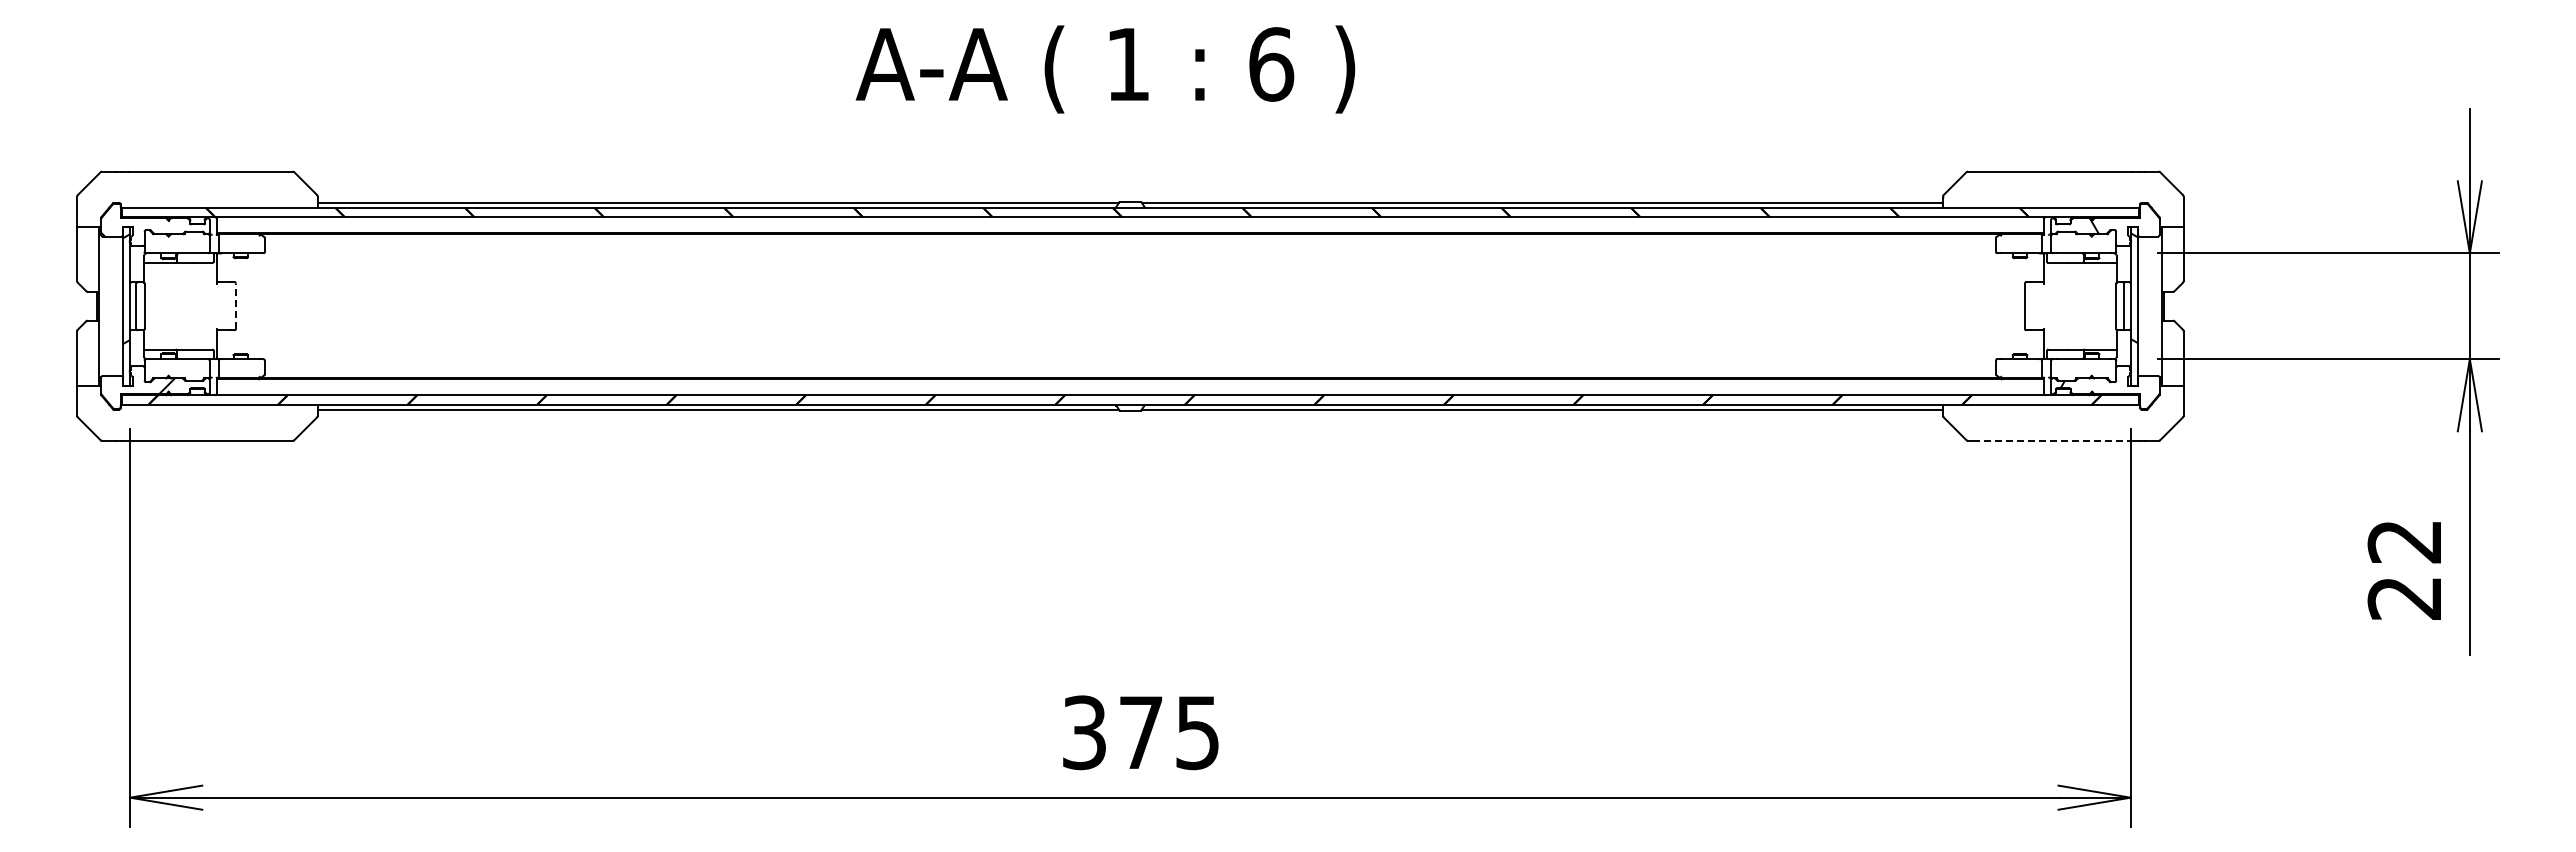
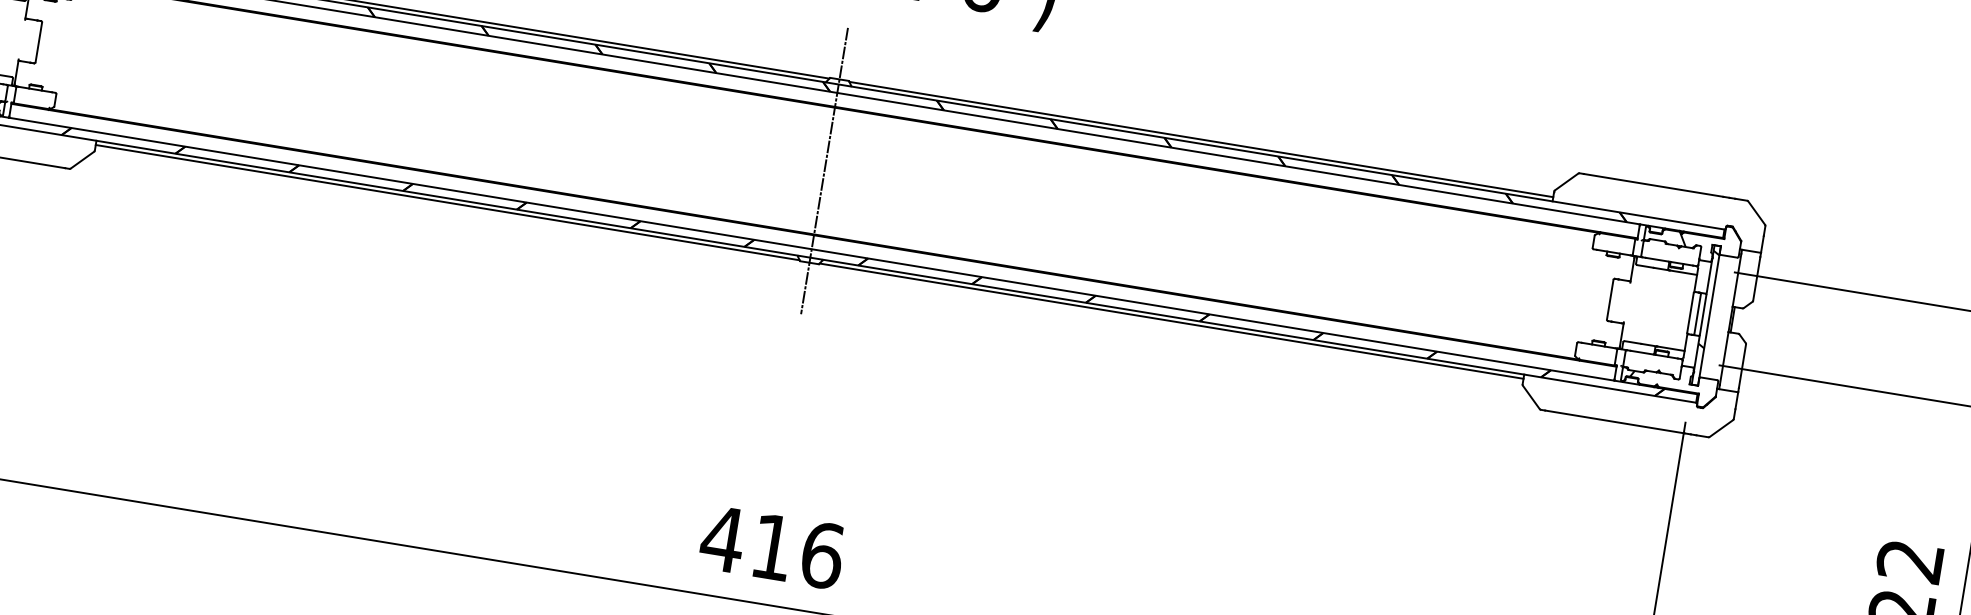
line: (235, 306) -> (38, 42), dashed -> solid
line: (1130, 306) -> (824, 171), added
line: (2052, 440) -> (1615, 421), dashed -> solid
text: (1140, 732) -> (772, 546), 375 -> 416

